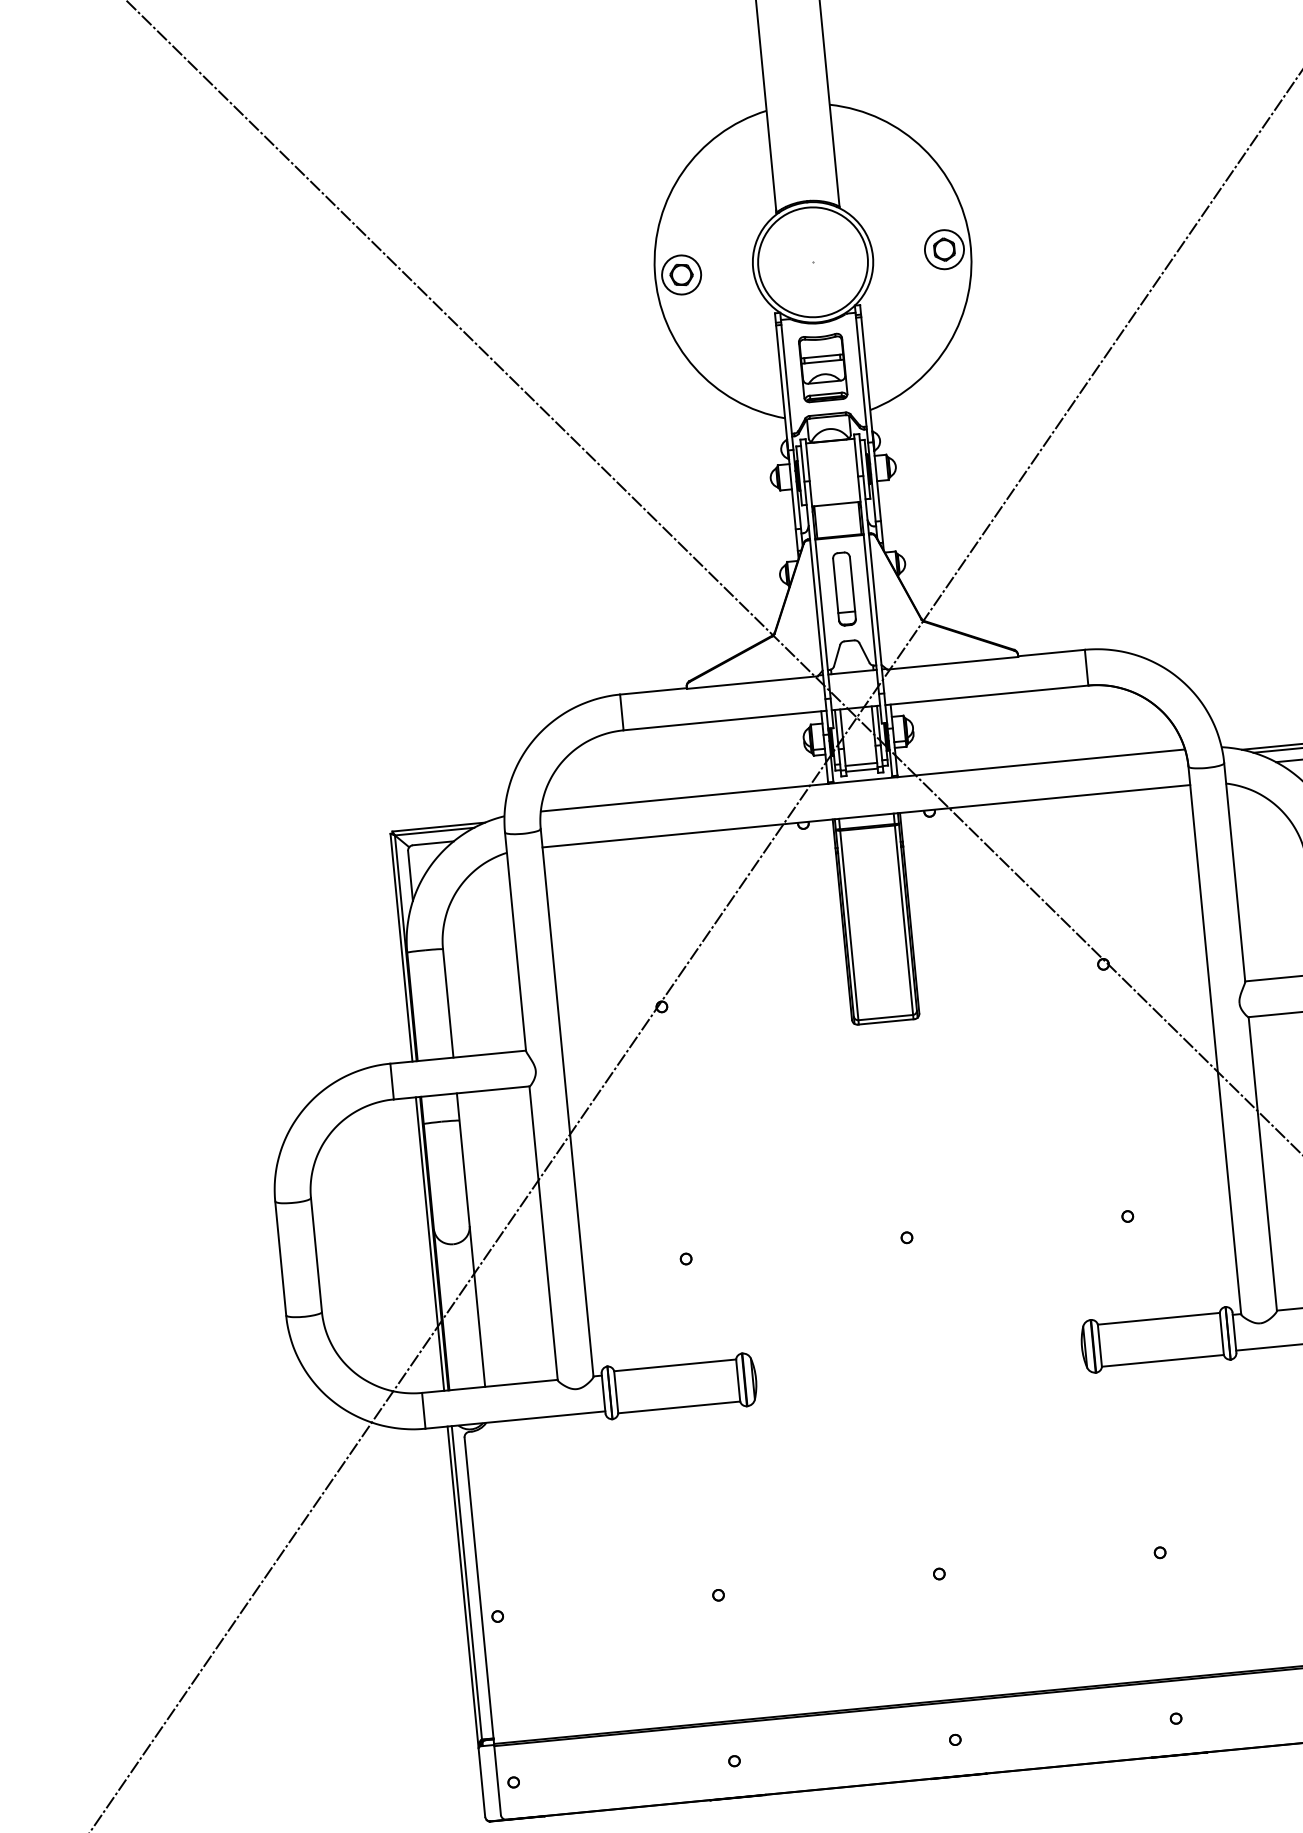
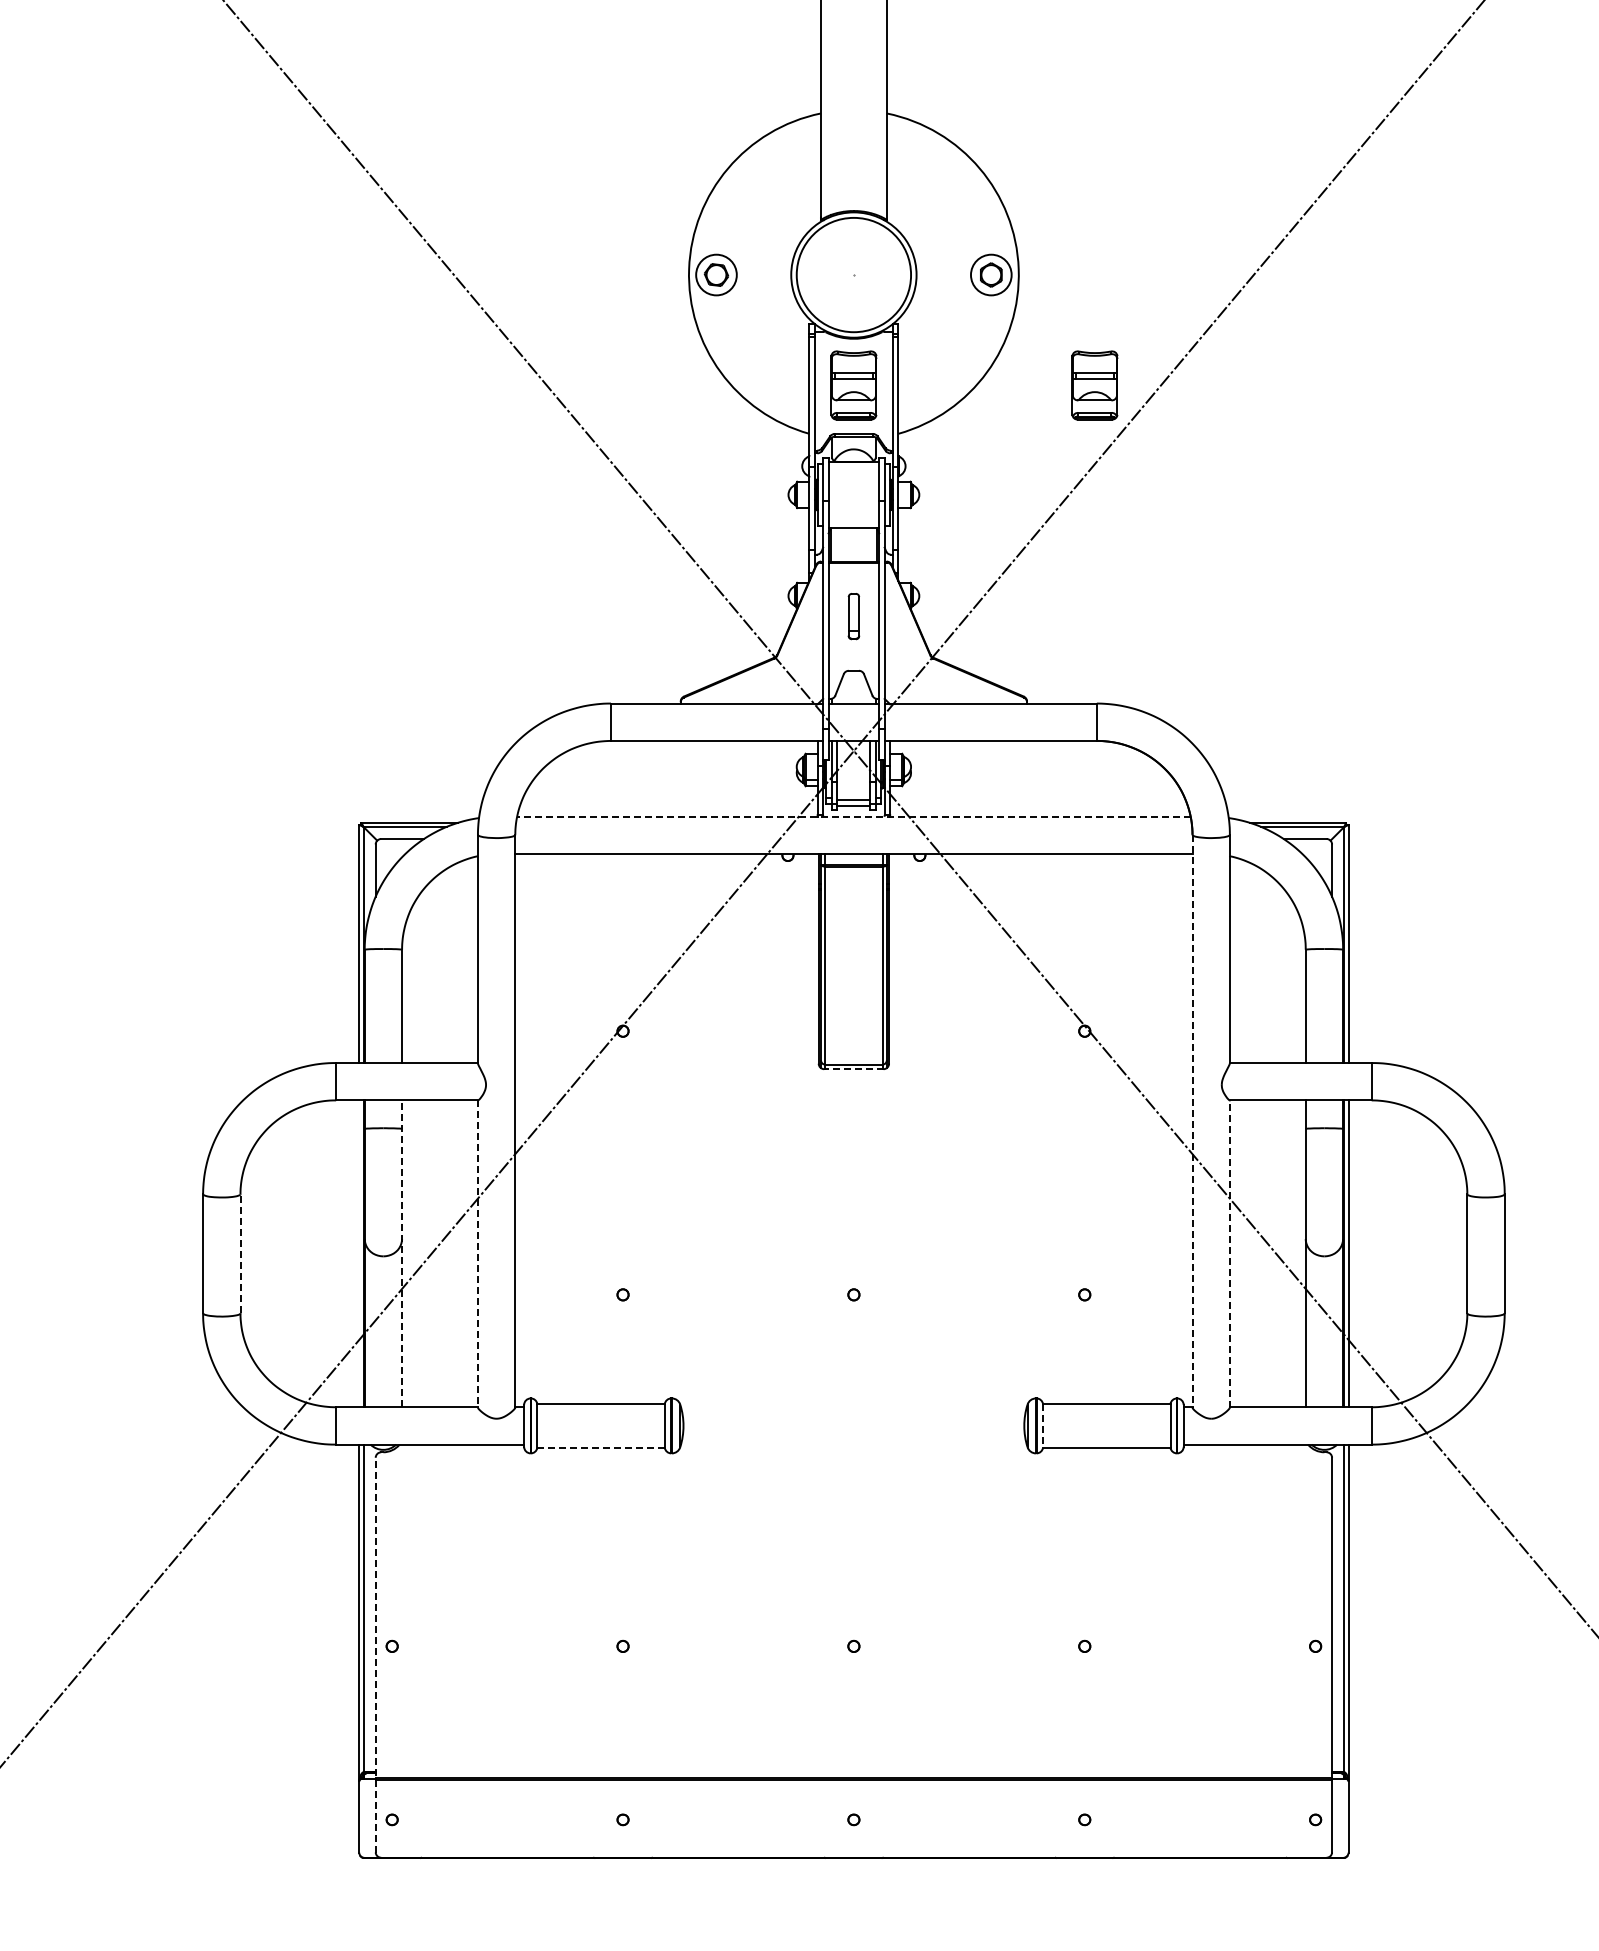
part: (1053, 345) -> (1094, 385), added
part: (844, 588) -> (853, 616), size x0.6
line: (862, 780) -> (853, 816), solid -> dashed
line: (885, 1022) -> (853, 1069), solid -> dashed
line: (1214, 1040) -> (1192, 1121), solid -> dashed
line: (1262, 1163) -> (1229, 1253), solid -> dashed
line: (543, 1232) -> (477, 1253), solid -> dashed
line: (471, 1239) -> (402, 1253), solid -> dashed
line: (430, 1243) -> (359, 1253), removed
line: (316, 1254) -> (240, 1253), solid -> dashed
line: (1099, 1345) -> (1042, 1425), solid -> dashed
line: (679, 1407) -> (601, 1447), solid -> dashed
line: (482, 1625) -> (375, 1654), solid -> dashed

